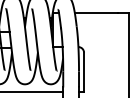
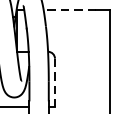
line: (95, 13) -> (69, 10), solid -> dashed
line: (84, 72) -> (55, 82), solid -> dashed

